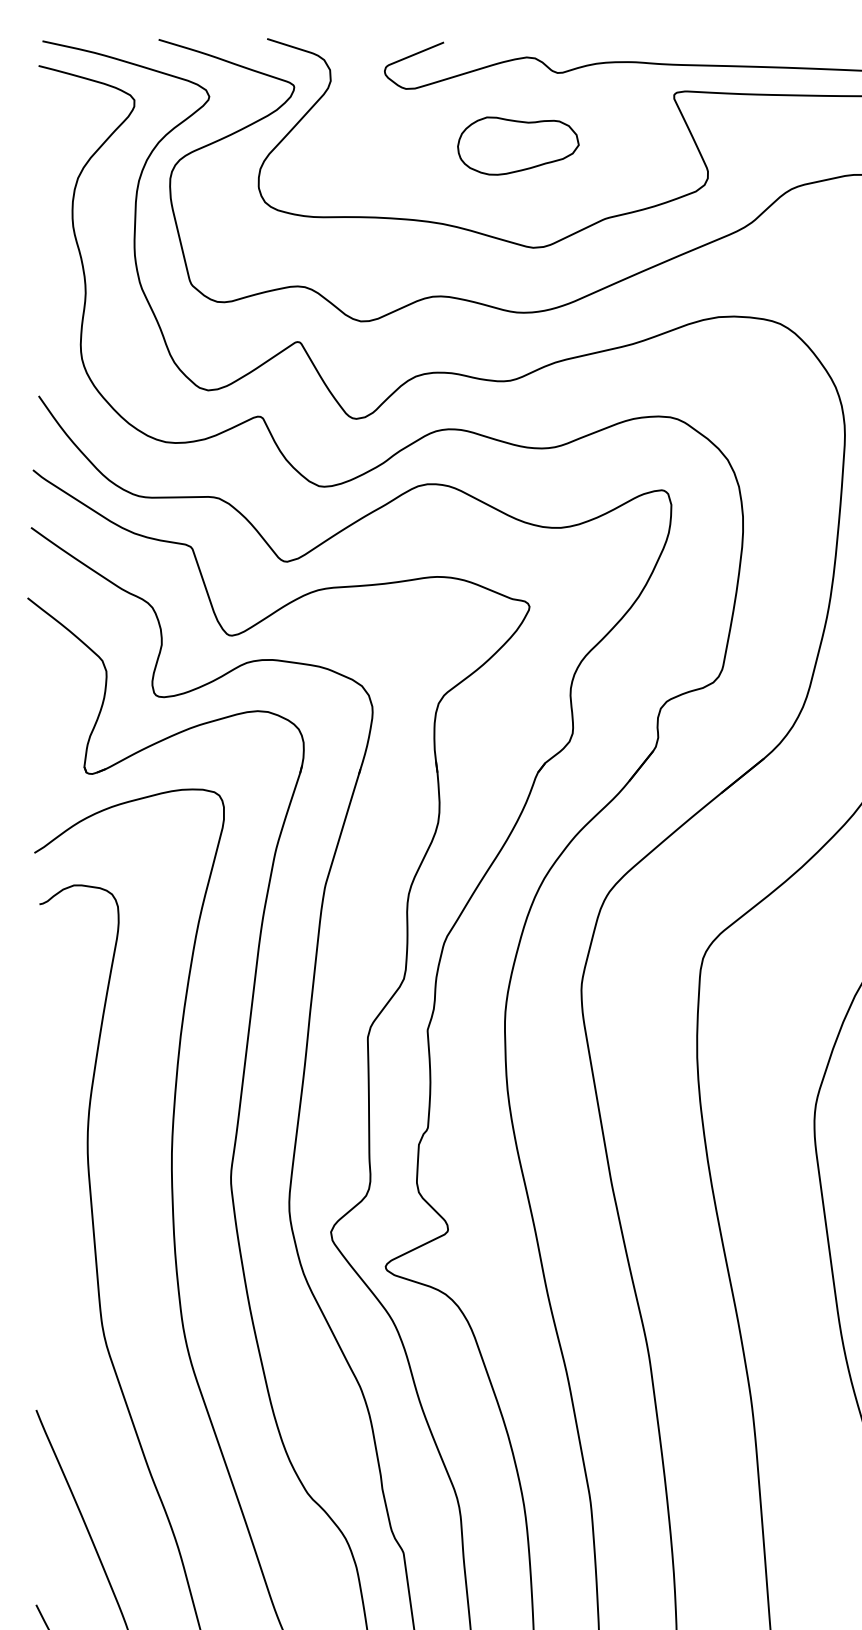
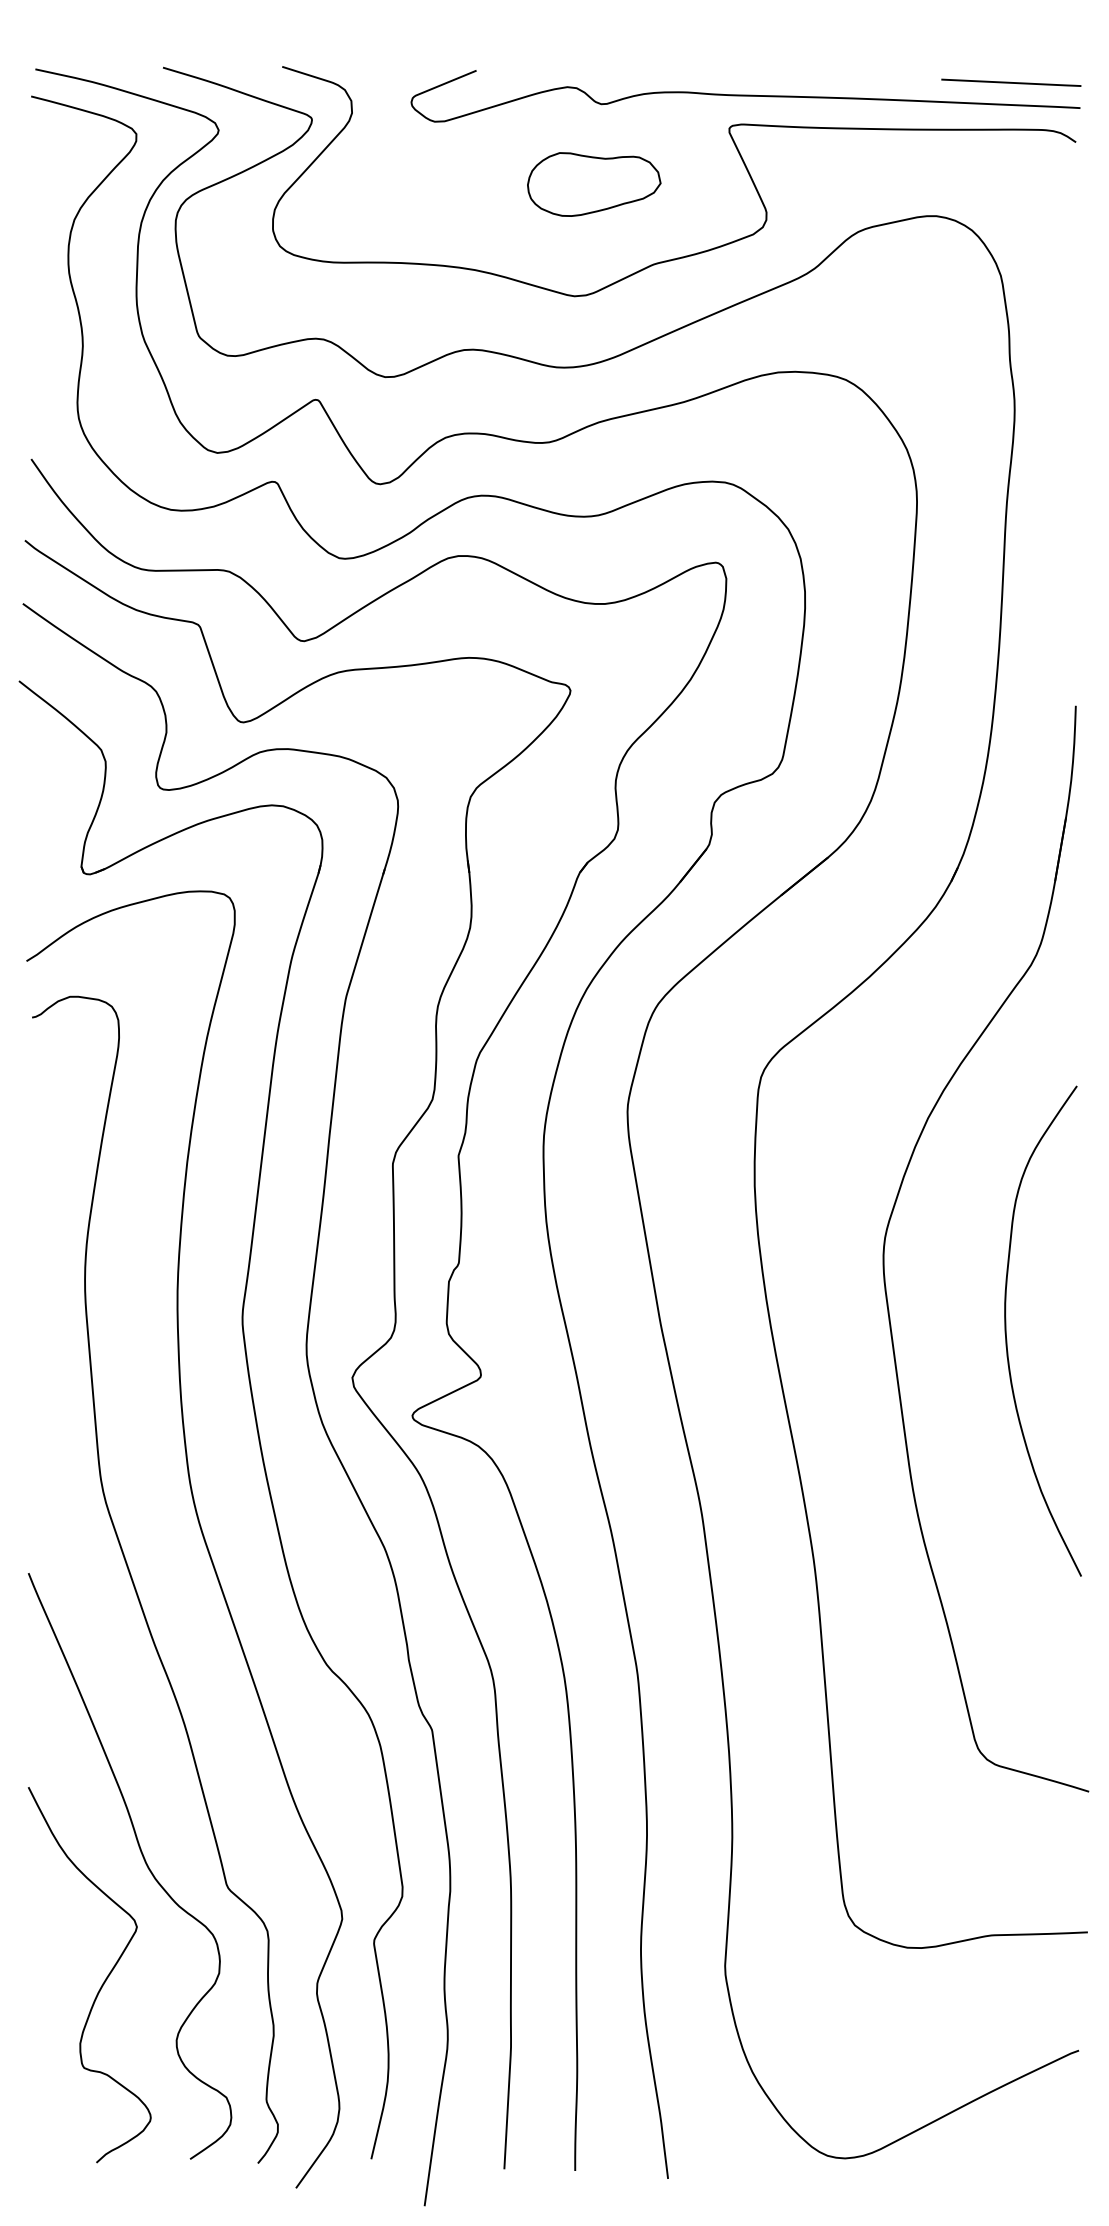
part: (518, 146) -> (594, 184), moved

